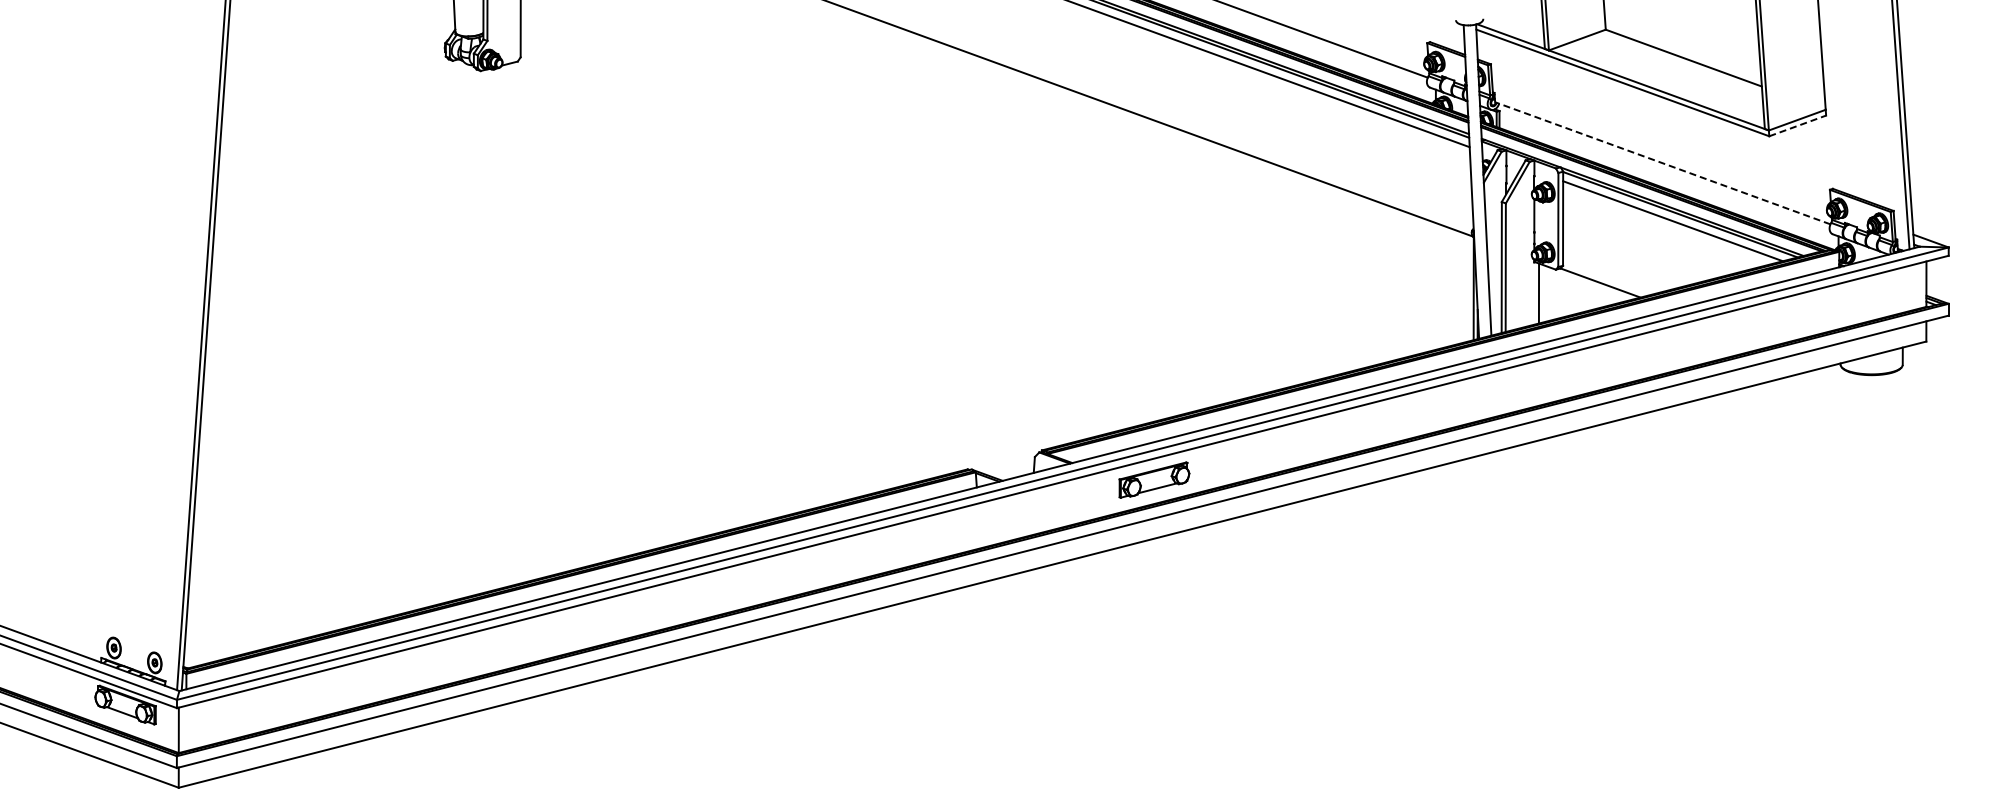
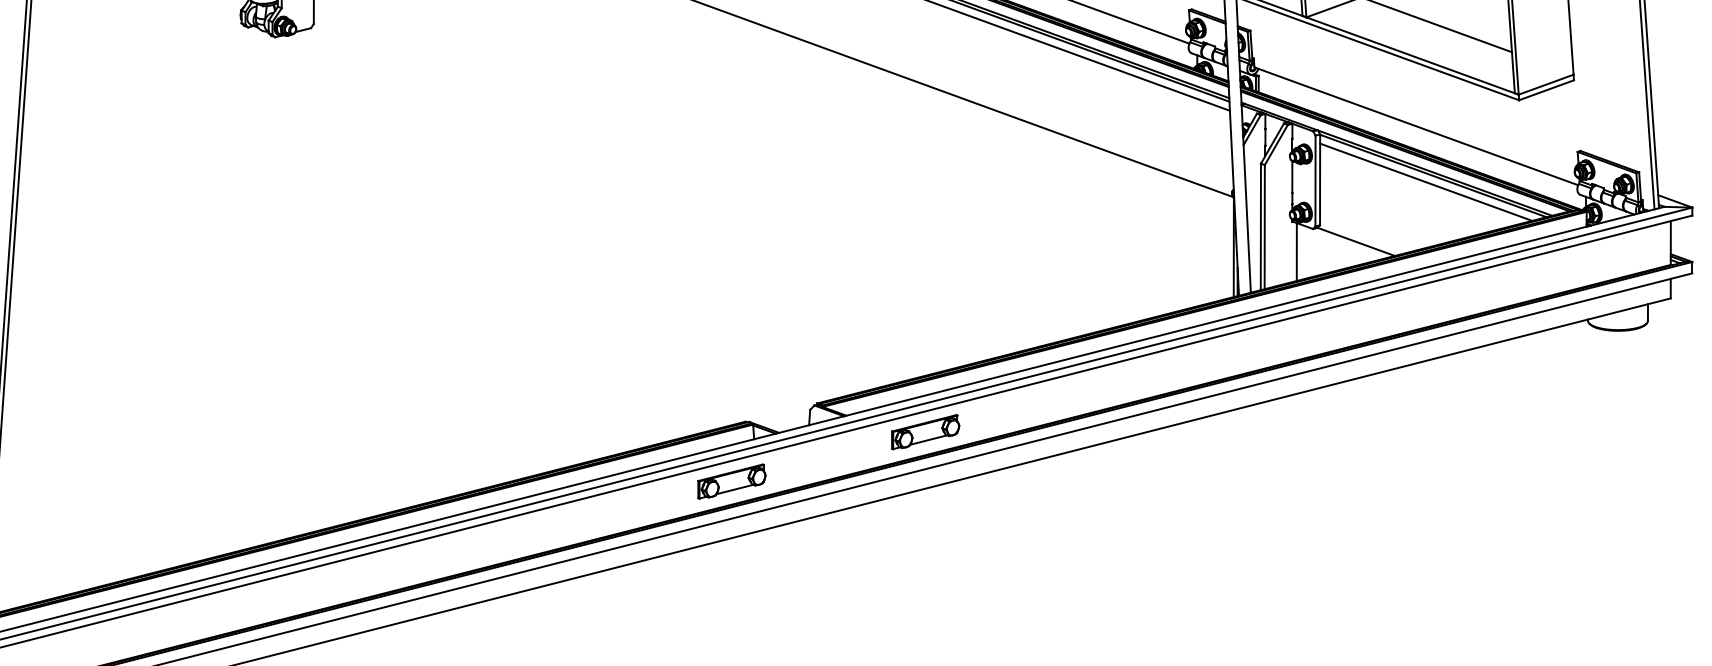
line: (1798, 125) -> (1547, 89), dashed -> solid
line: (1662, 163) -> (1416, 126), dashed -> solid
part: (953, 530) -> (731, 480), added

